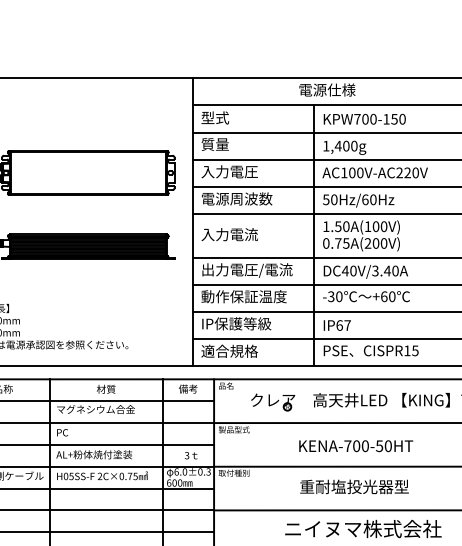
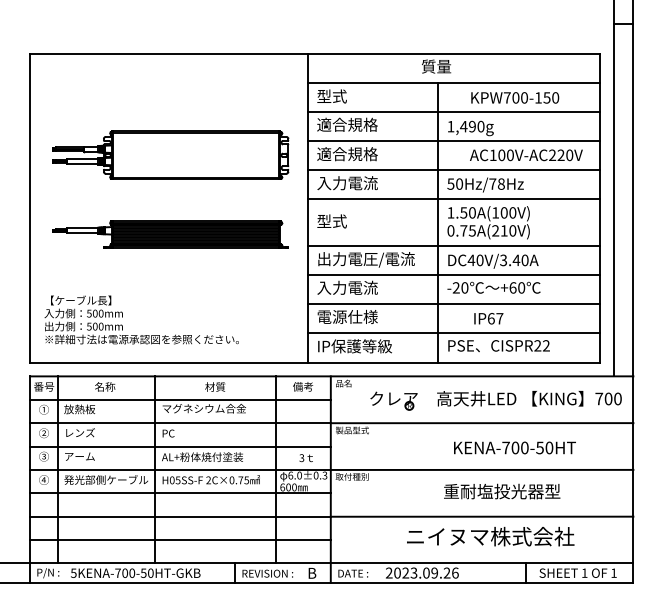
text: (326, 89) -> (451, 66), 電源仕様 -> 質量
text: (365, 118) -> (515, 97), moved
text: (229, 144) -> (347, 124), 質量 -> 適合規格
text: (345, 146) -> (471, 126), 1,400g -> 1,490g
text: (229, 172) -> (347, 154), 入力電圧 -> 適合規格
text: (375, 173) -> (526, 155), moved
text: (237, 199) -> (355, 183), 電源周波数 -> 入力電流
text: (368, 199) -> (496, 183), 50Hz/60Hz -> 50Hz/78Hz
text: (229, 234) -> (347, 221), 入力電流 -> 型式
text: (375, 243) -> (503, 230), 0.75A(200V) -> 0.75A(210V)
text: (243, 296) -> (362, 287), 動作保証温度 -> 入力電流
text: (330, 297) -> (455, 288), -30 -> -20
text: (236, 323) -> (354, 316), IP保護等級 -> 電源仕様
text: (337, 325) -> (488, 318), moved
text: (410, 350) -> (541, 345), CISPR15 -> CISPR22
text: (236, 351) -> (354, 346), 適合規格 -> IP保護等級
text: (355, 445) -> (514, 447), moved
text: (354, 486) -> (502, 491), moved

